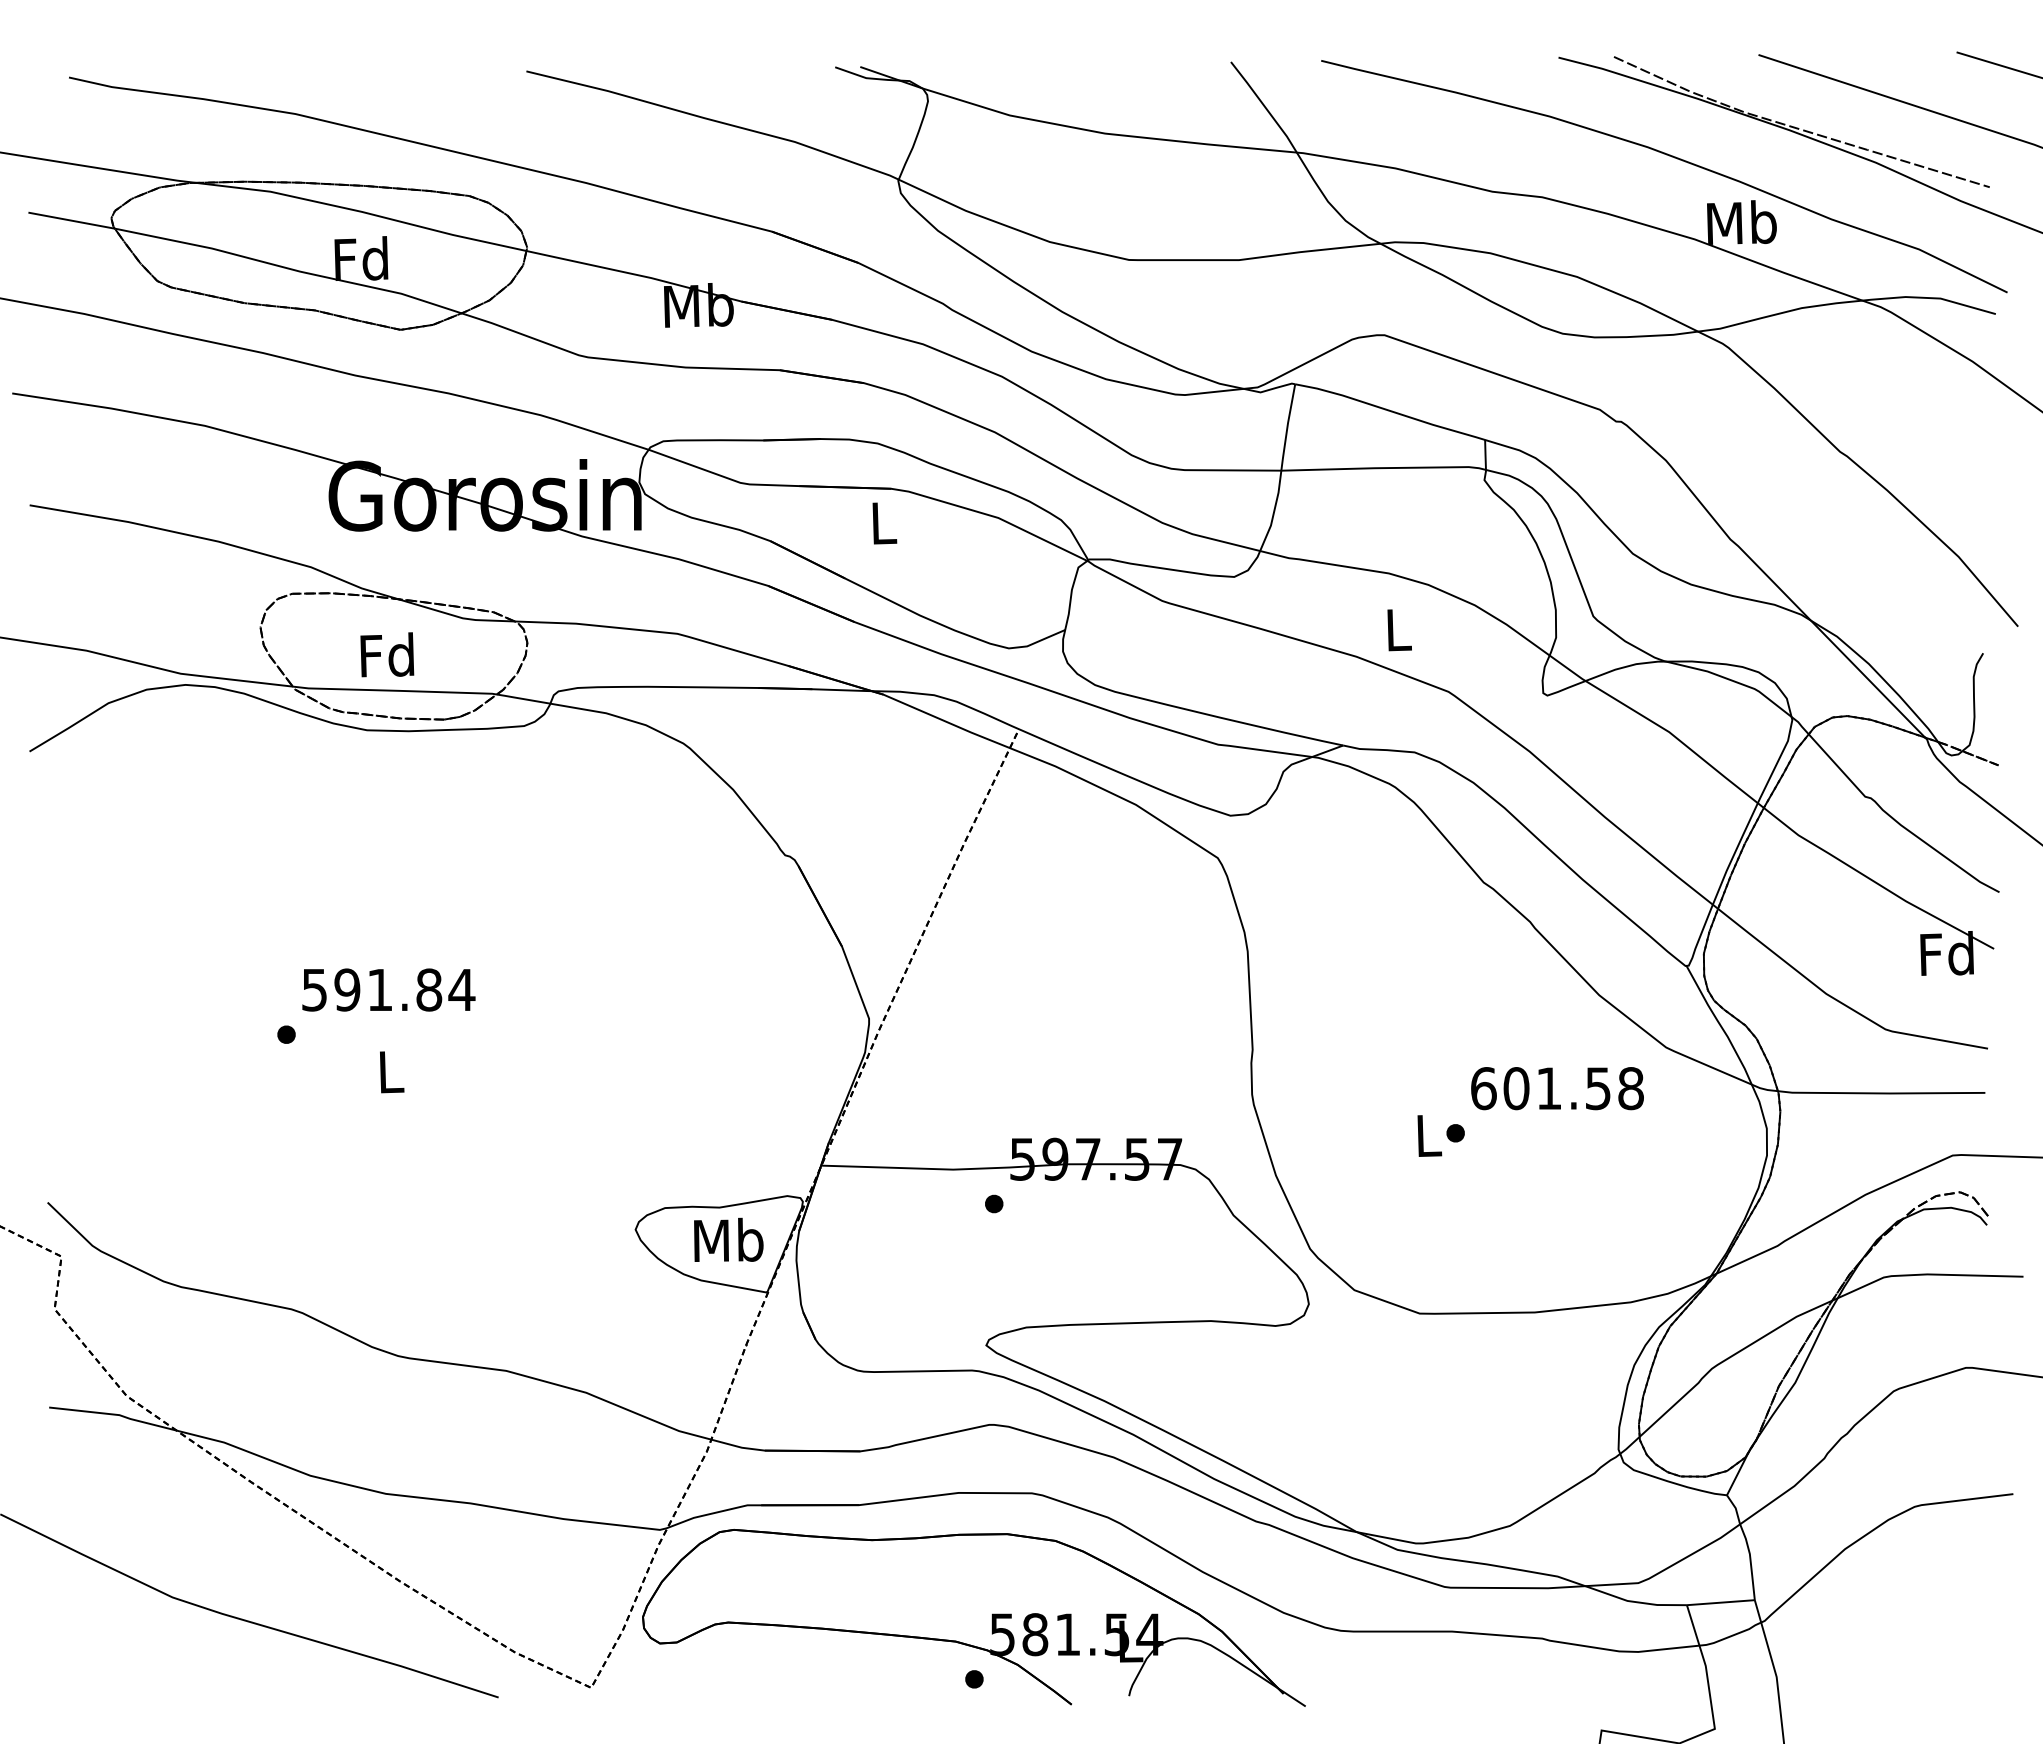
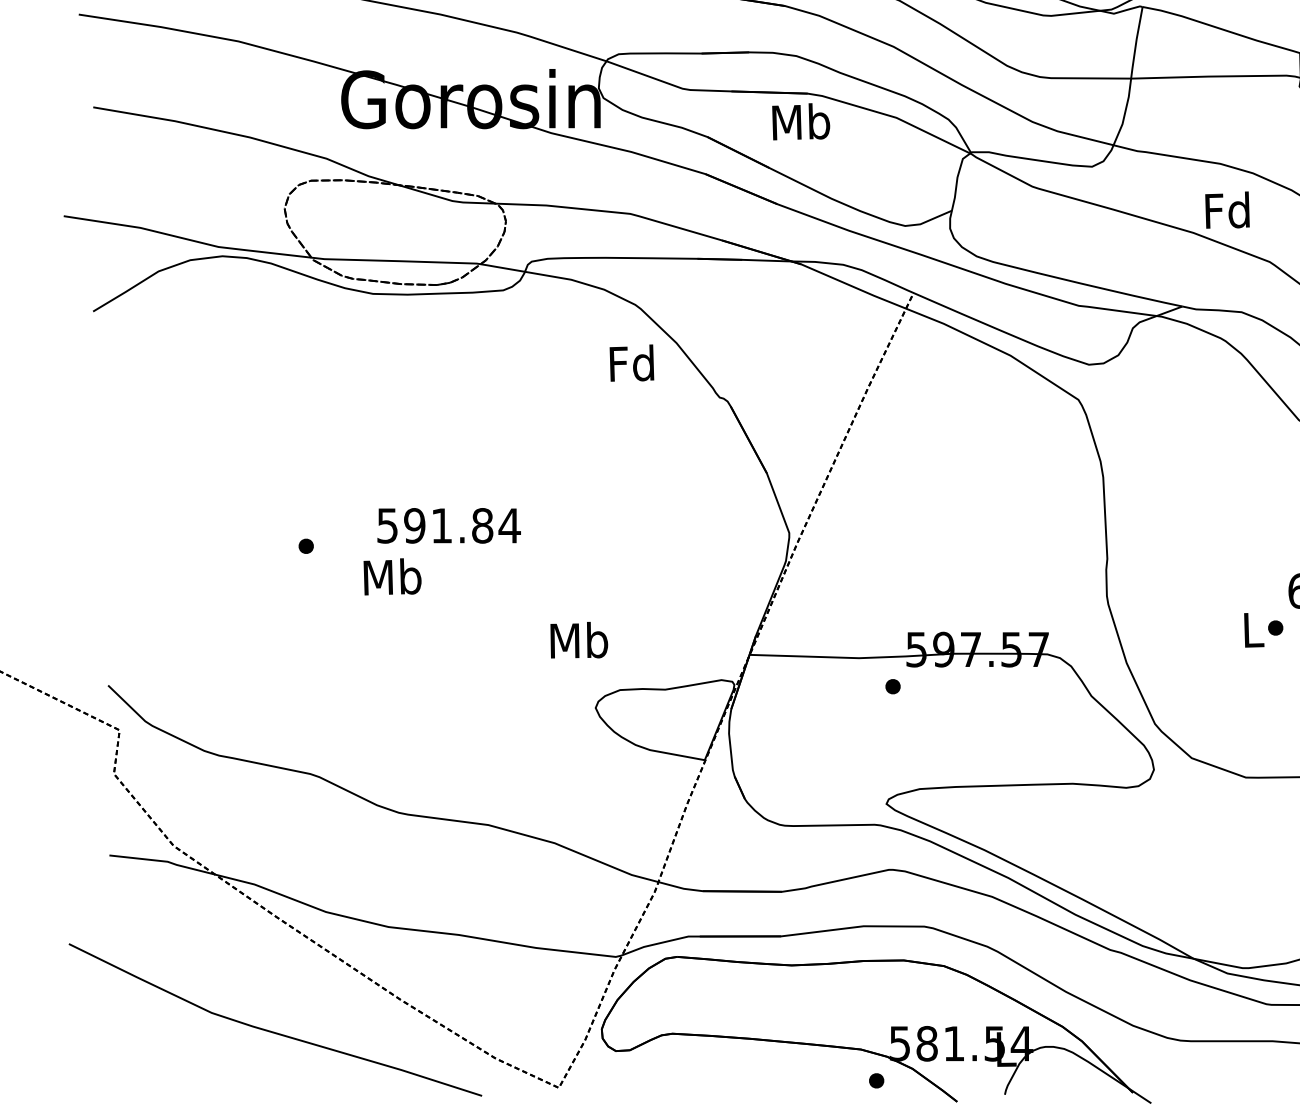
text: (883, 522) -> (801, 121), L -> Mb
text: (1397, 628) -> (1227, 209), L -> Fd
text: (387, 654) -> (632, 362), moved
text: (388, 989) -> (448, 525), moved
text: (390, 1071) -> (392, 576), L -> Mb
text: (728, 1239) -> (579, 639), moved

